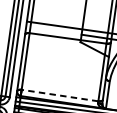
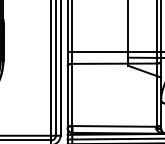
line: (59, 95) -> (113, 126), dashed -> solid

